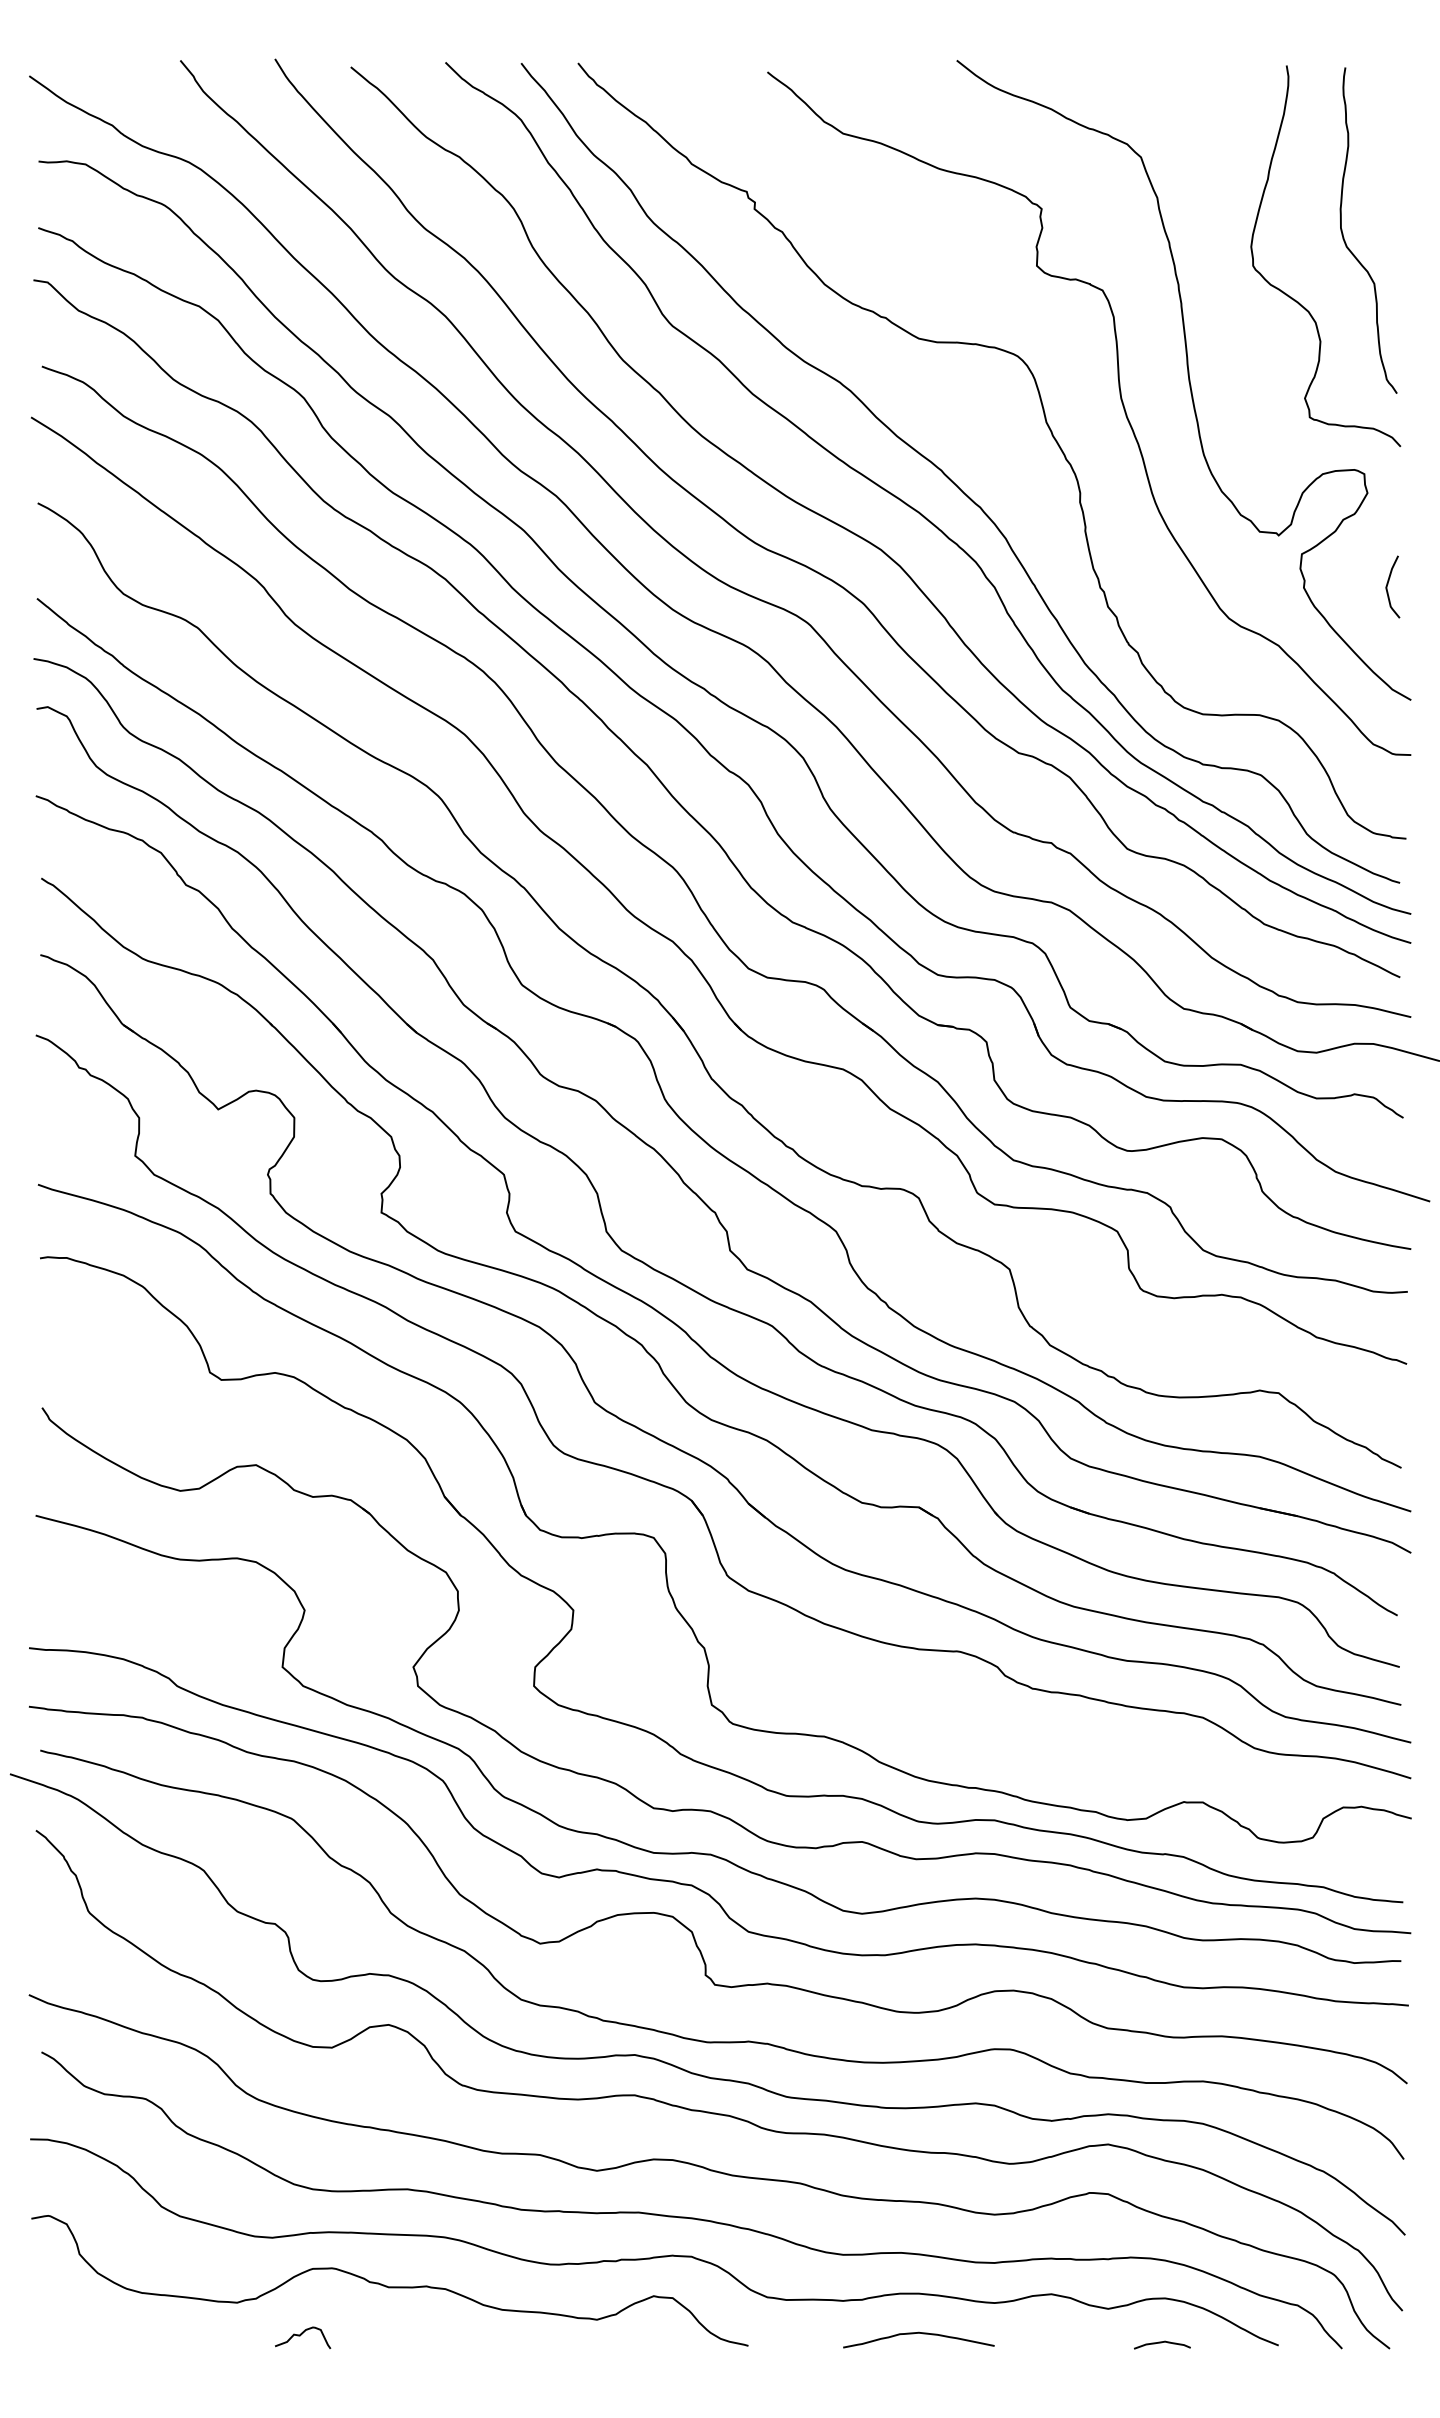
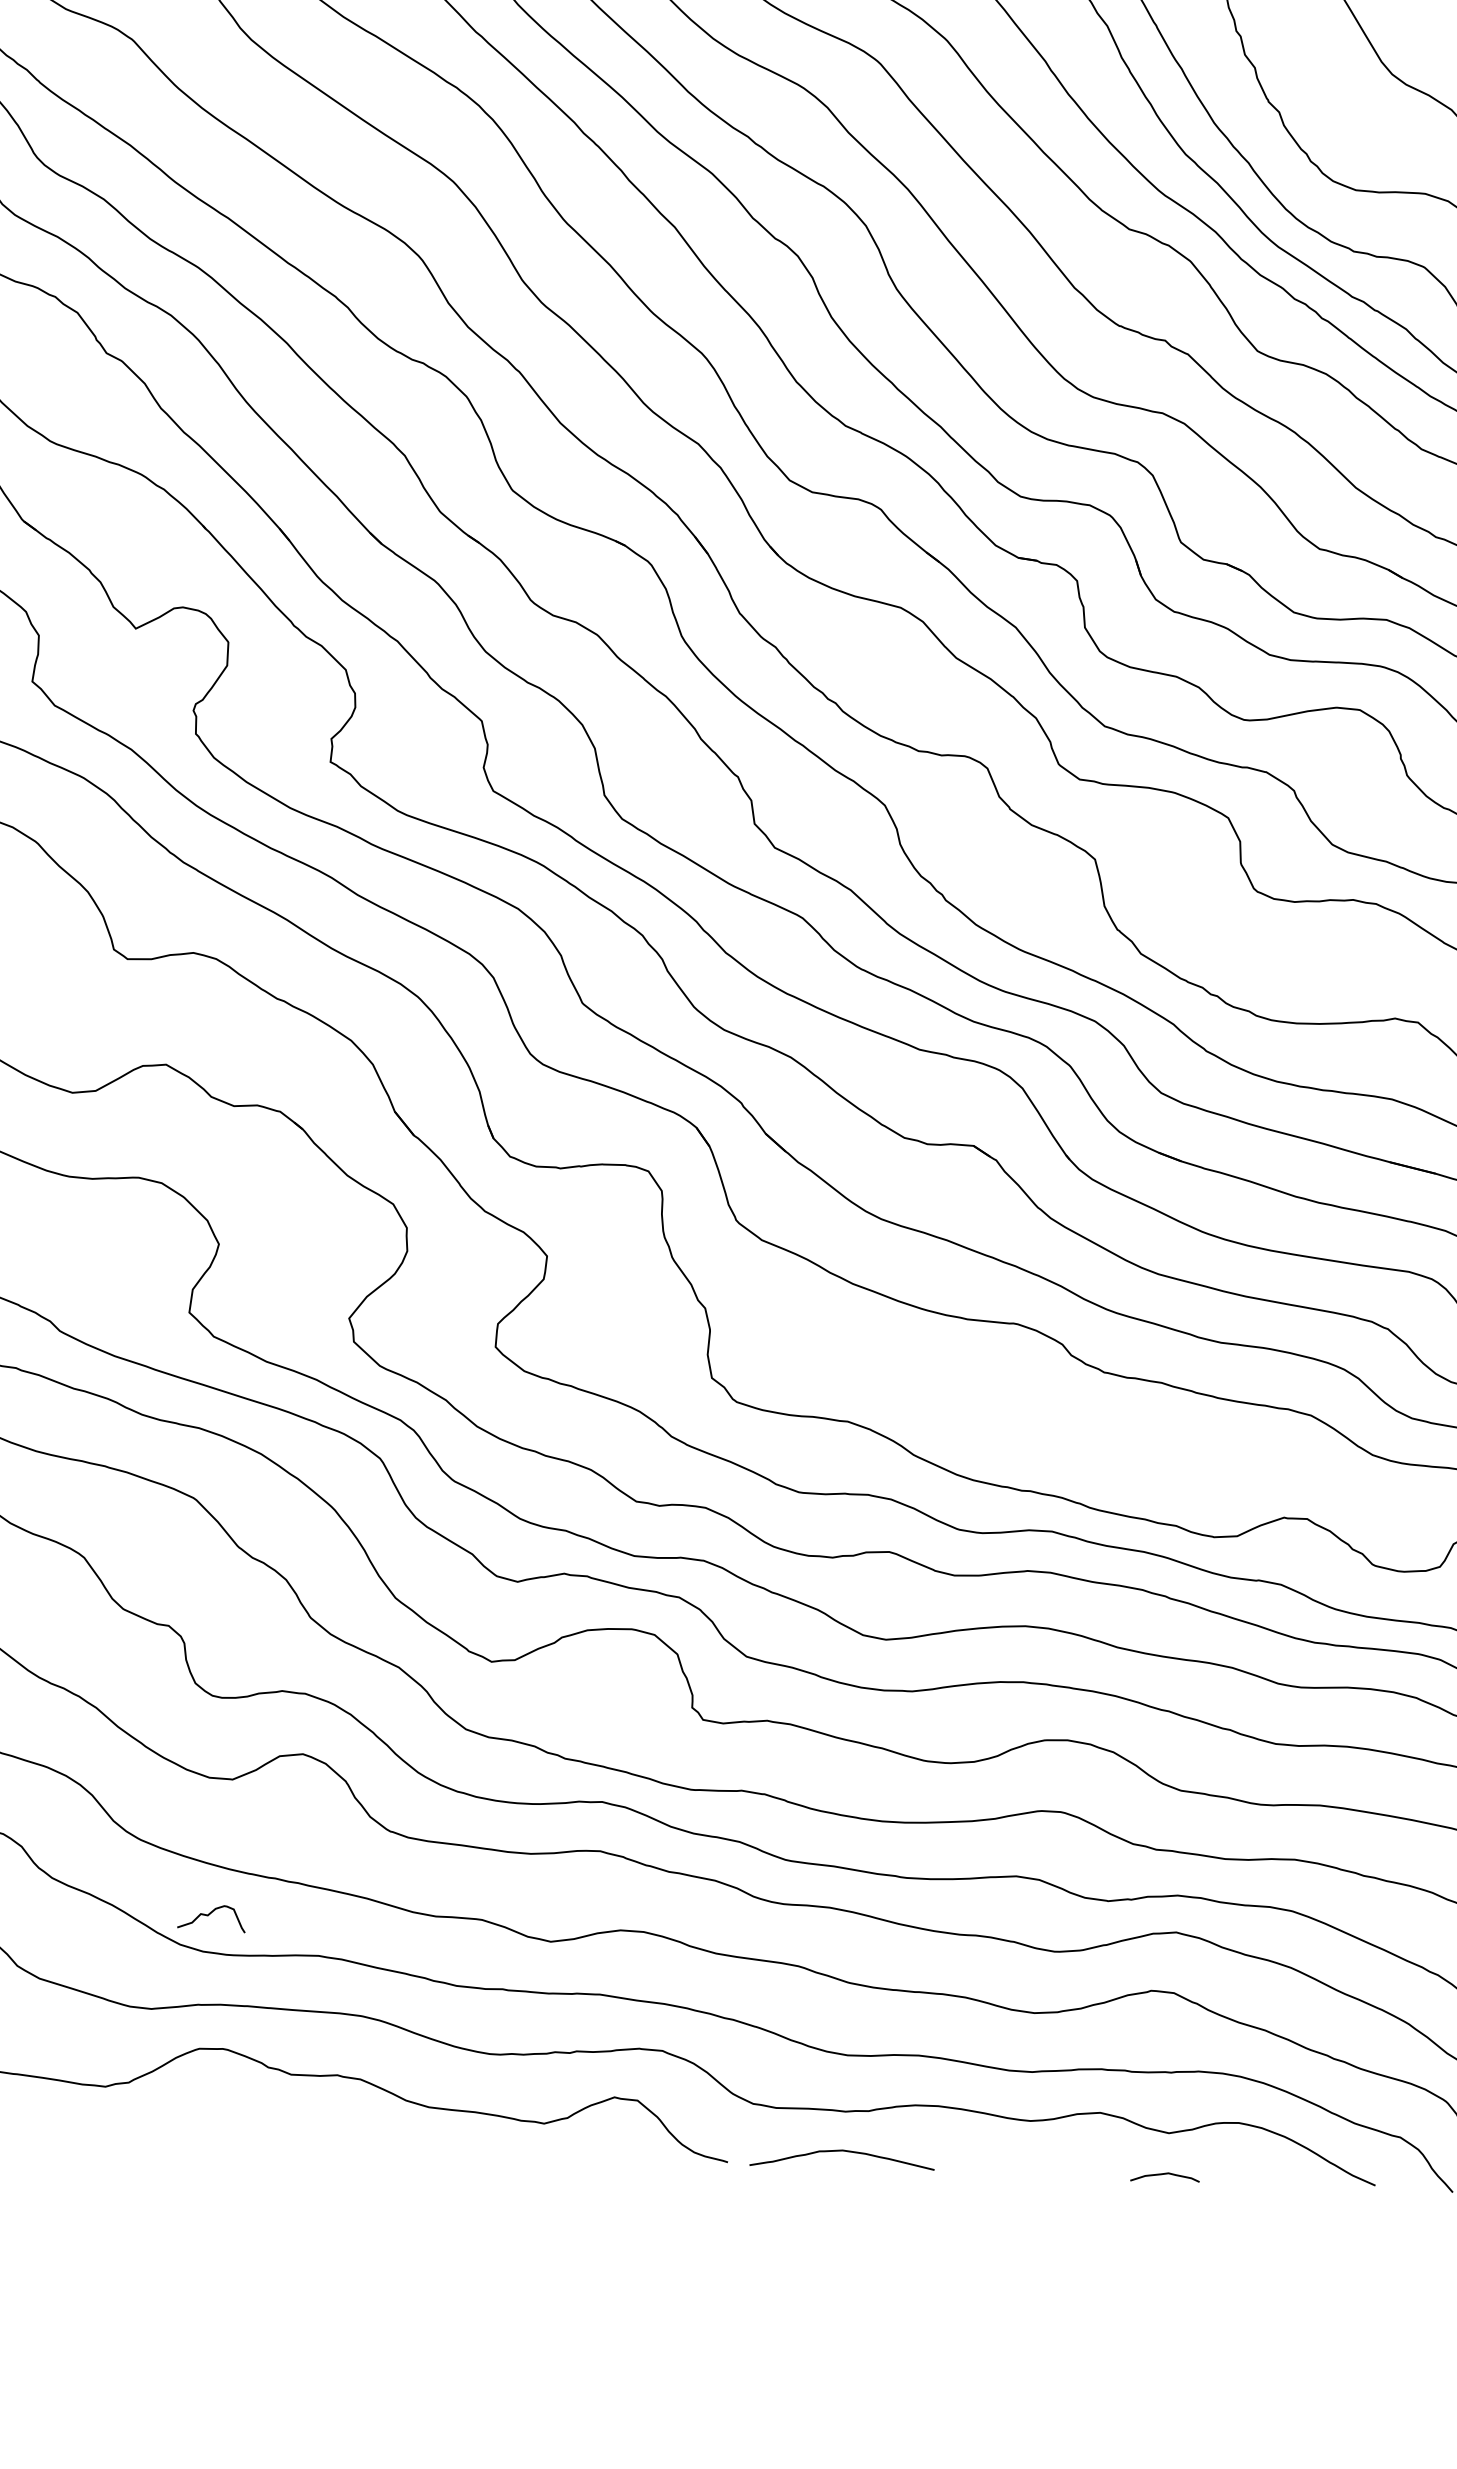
curve: (918, 2333) -> (842, 2151), moved
curve: (301, 2335) -> (210, 1915), moved
curve: (1161, 2343) -> (1164, 2175), moved

